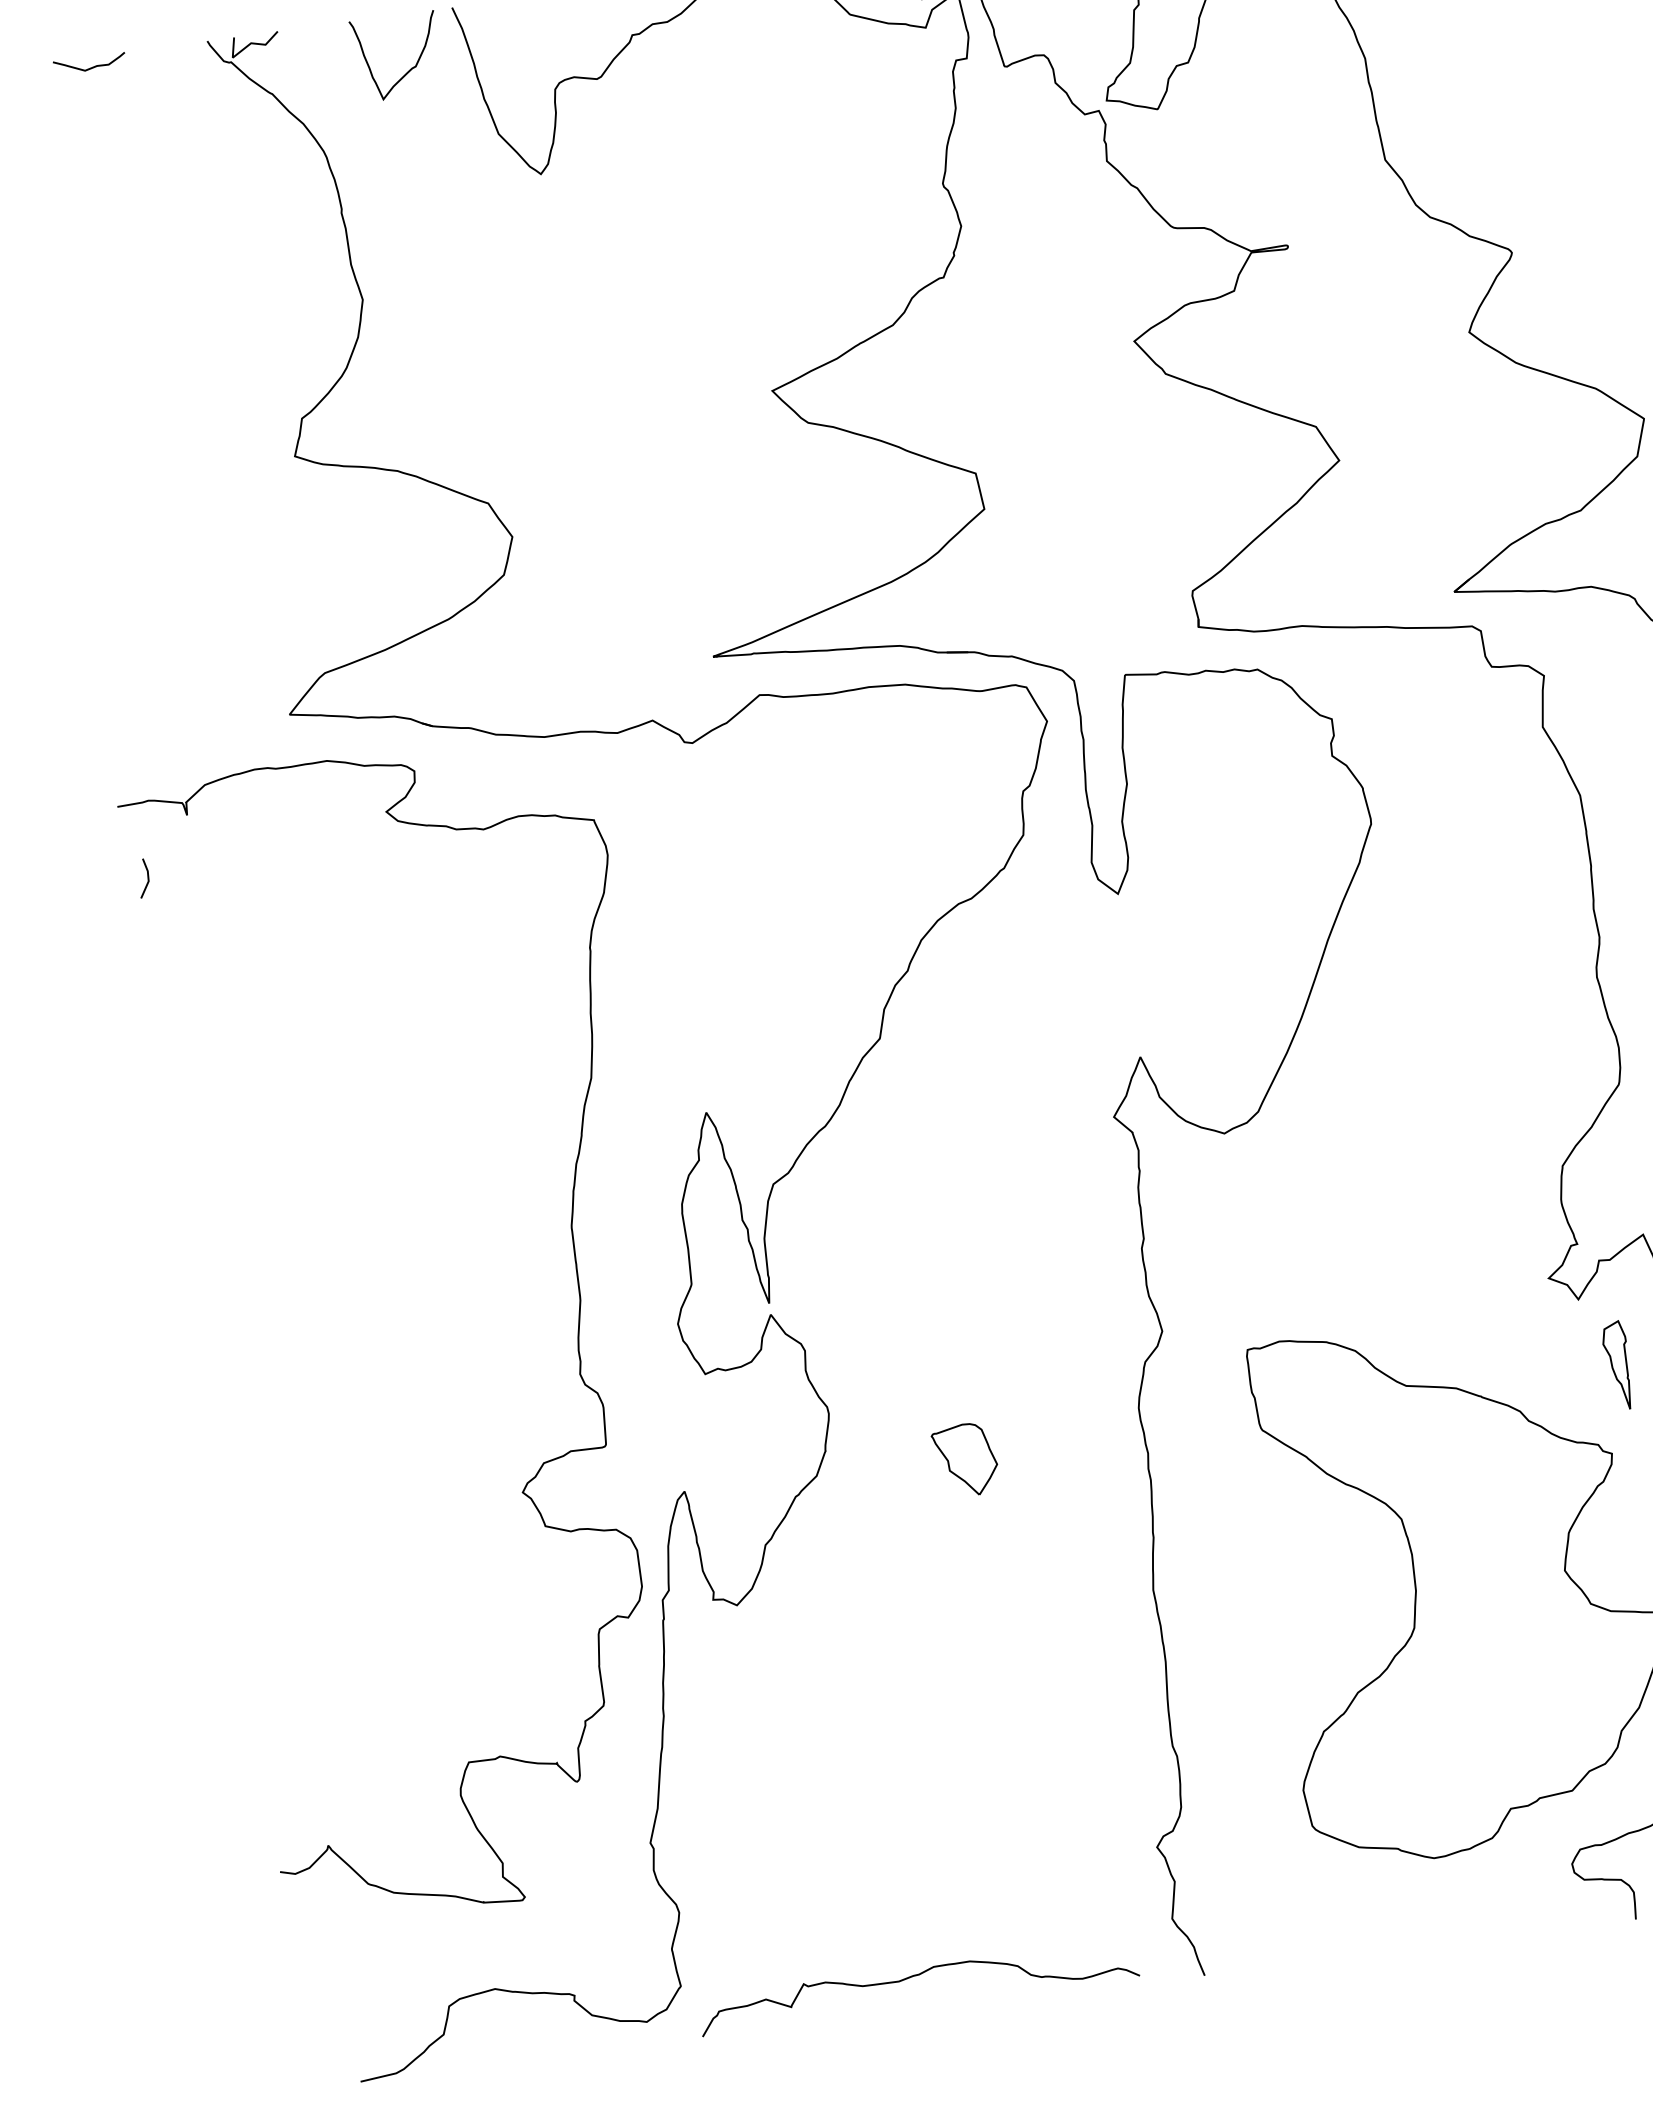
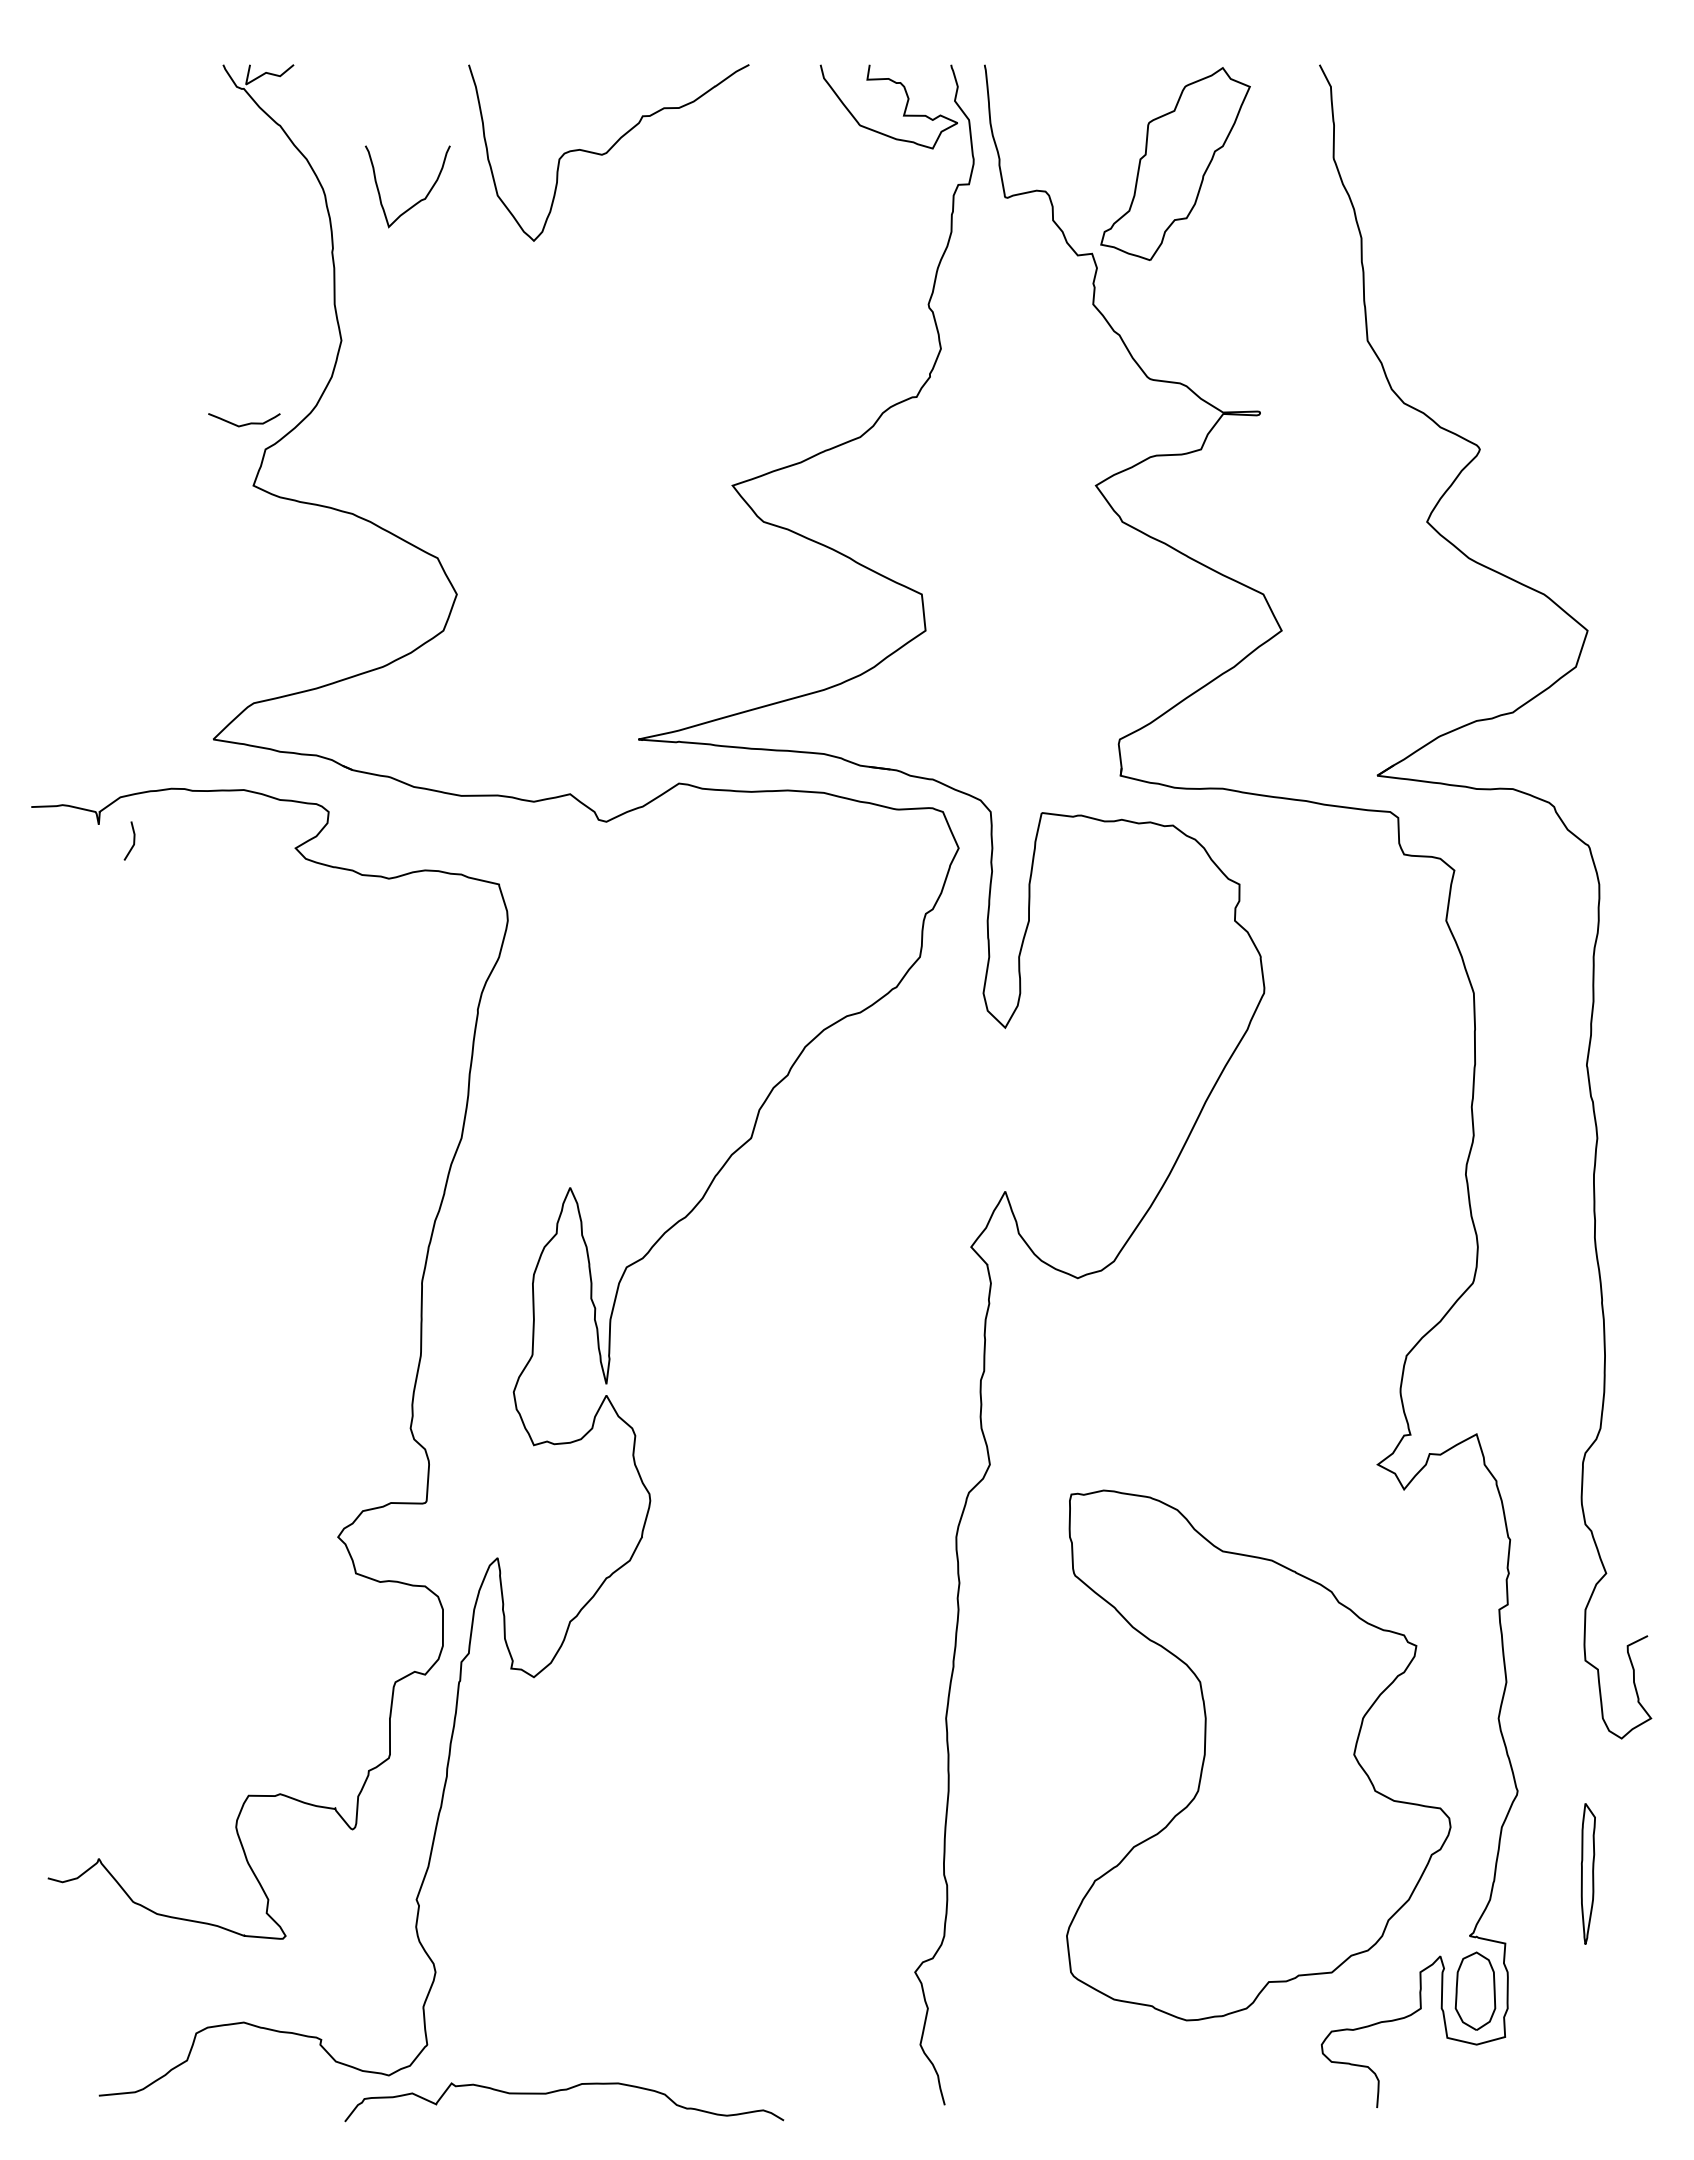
curve: (91, 66) -> (245, 423), moved
curve: (407, 71) -> (416, 202), moved
line: (147, 877) -> (133, 840), moved
part: (1617, 1365) -> (1433, 1559), removed
part: (965, 1459) -> (778, 1564), removed
curve: (913, 1977) -> (560, 2091), moved

